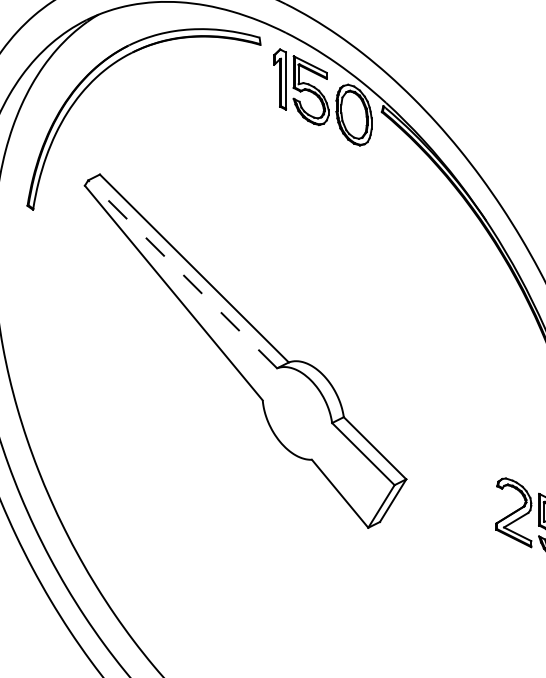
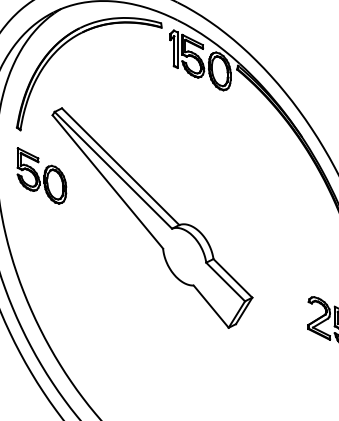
line: (182, 274) -> (113, 170), dashed -> solid
part: (66, 282) -> (41, 175), added

